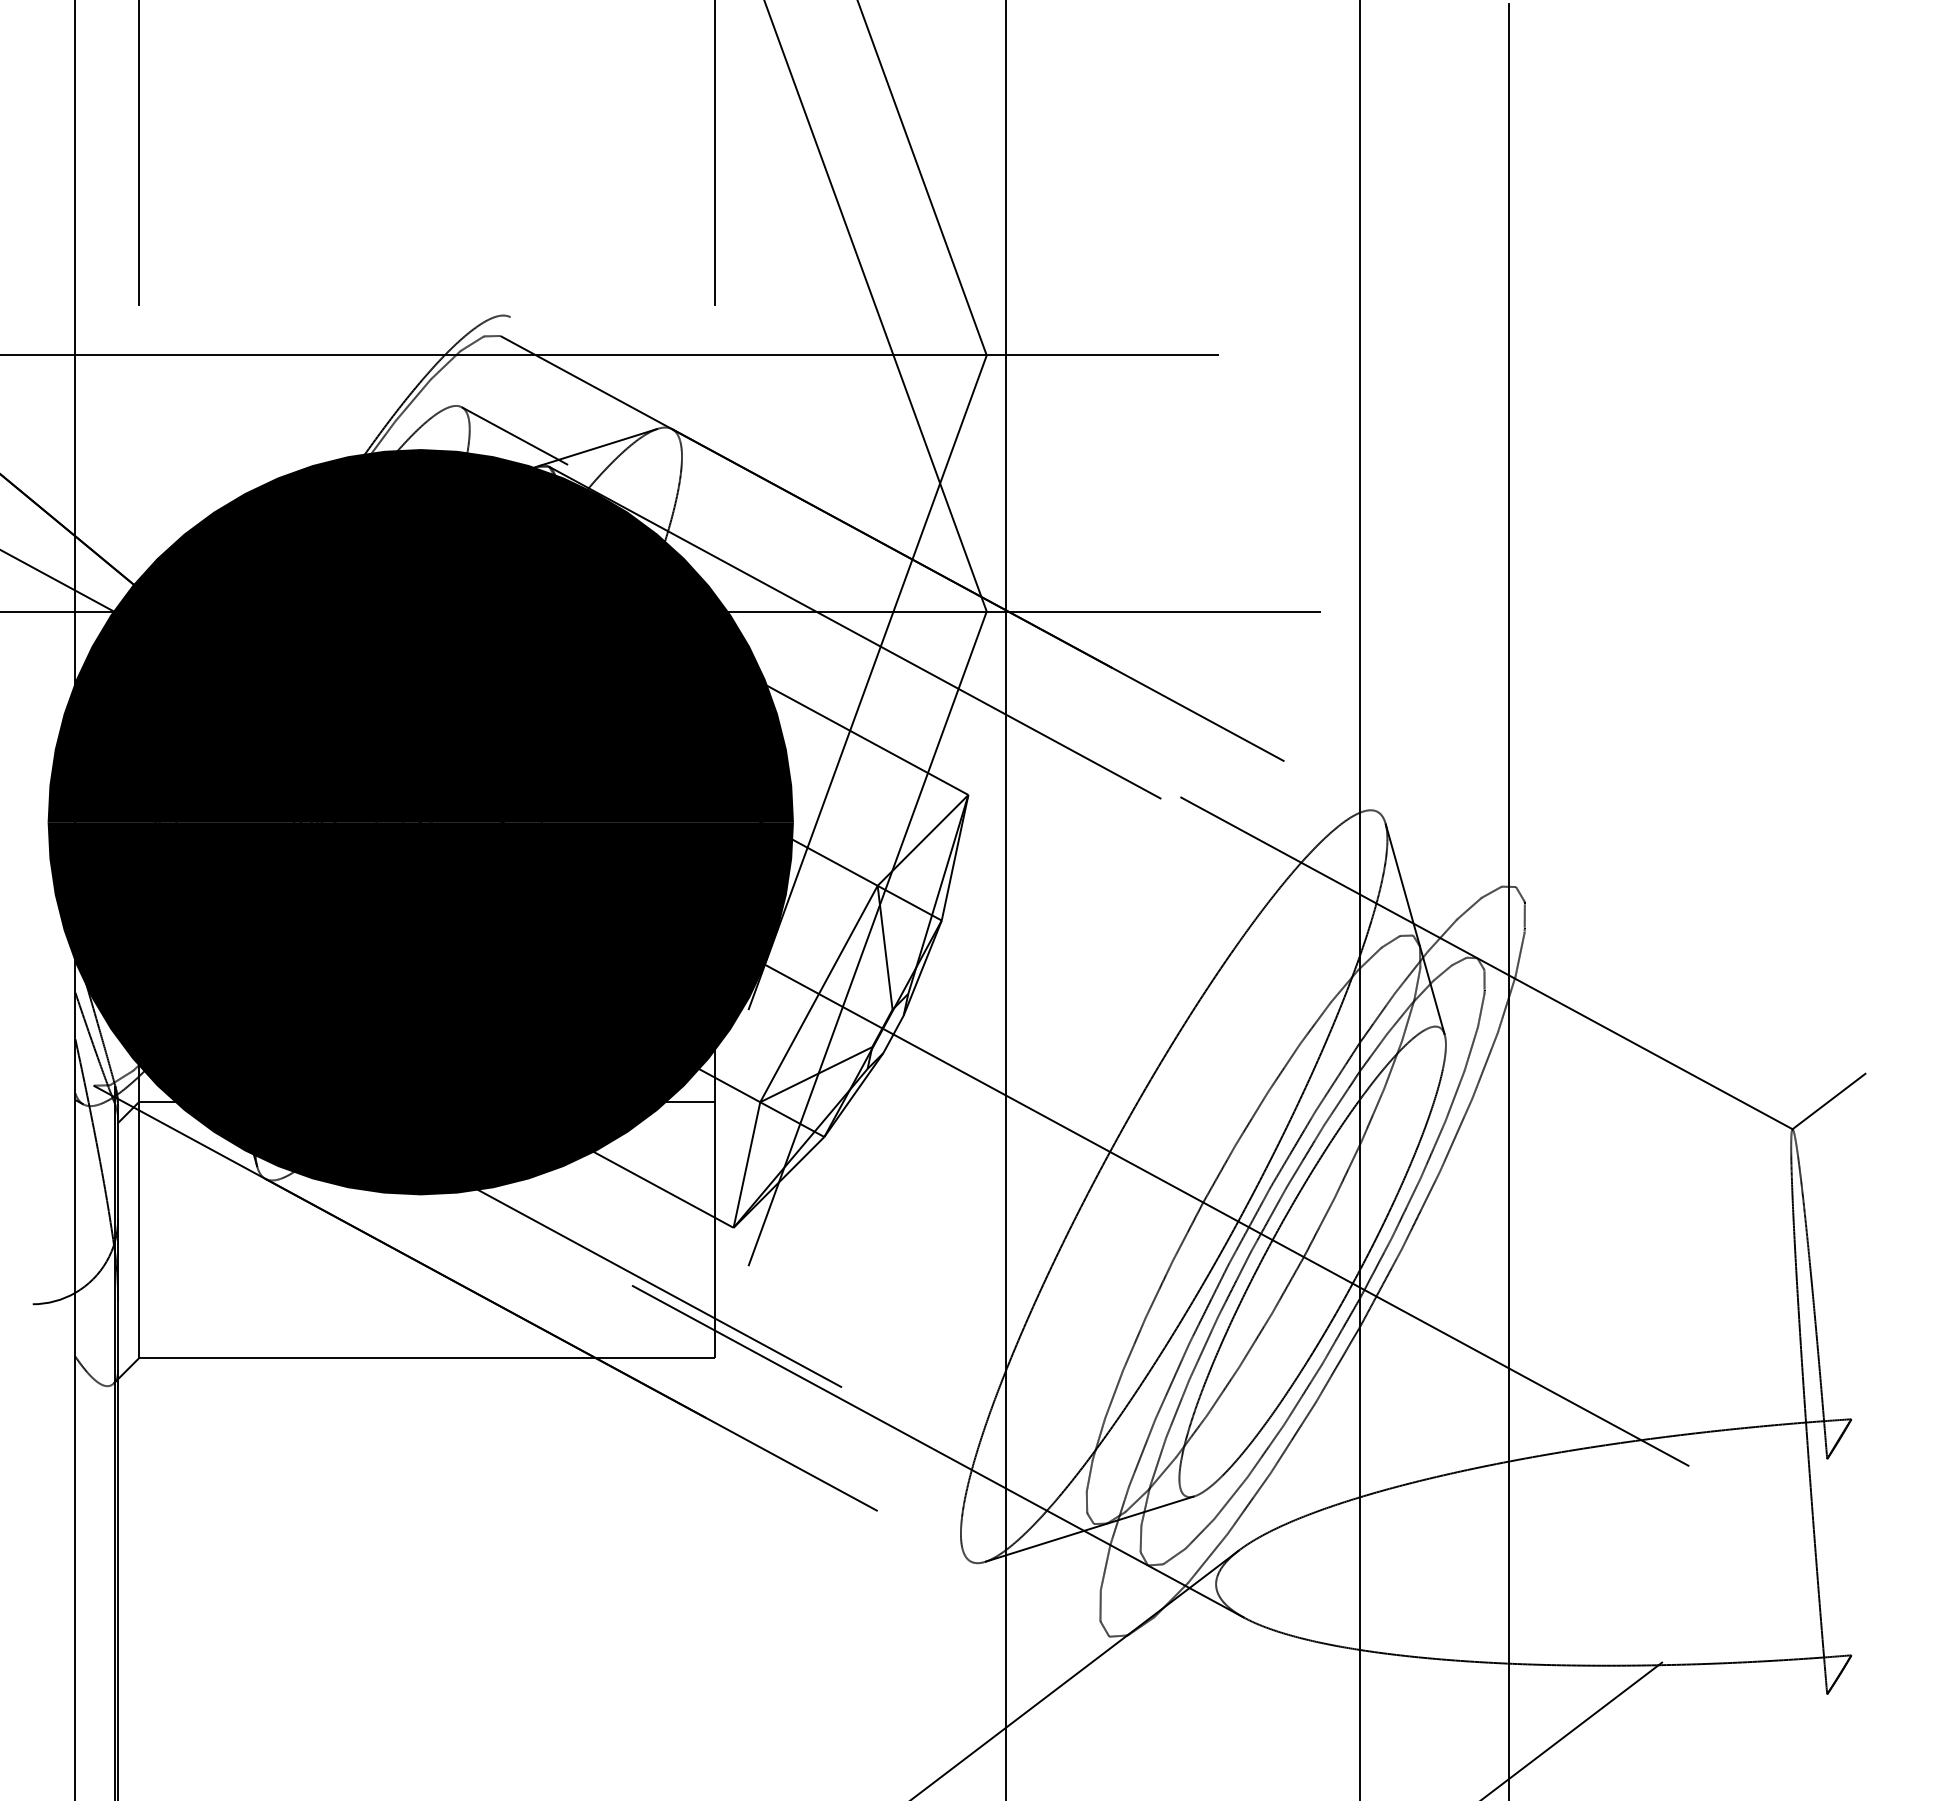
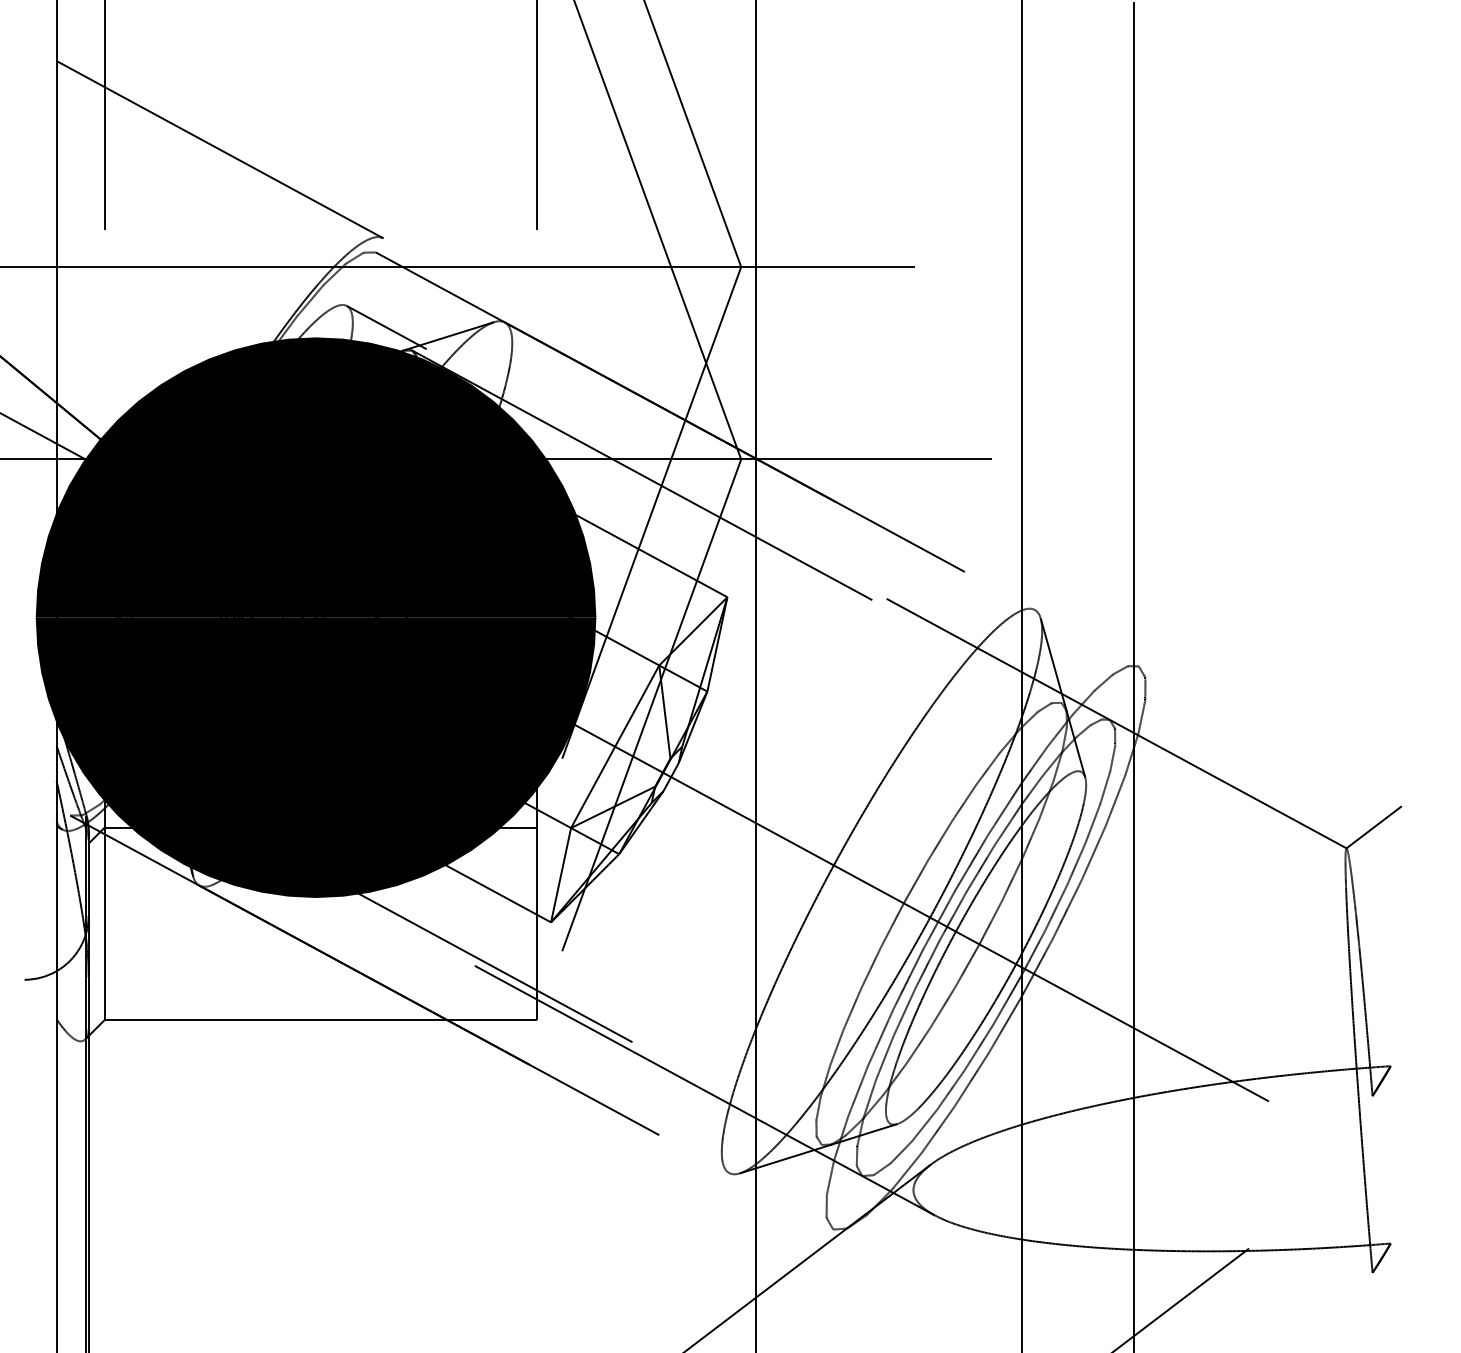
line: (292, 199) -> (219, 149), added

